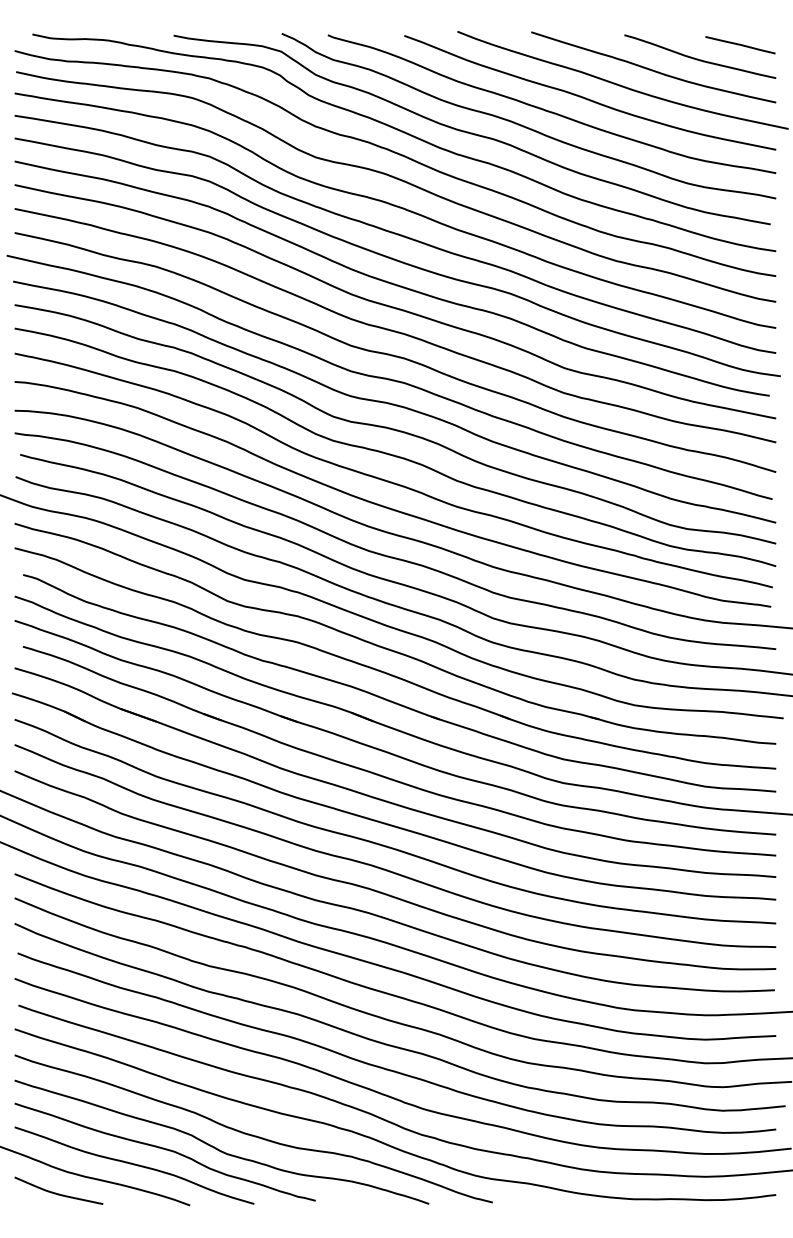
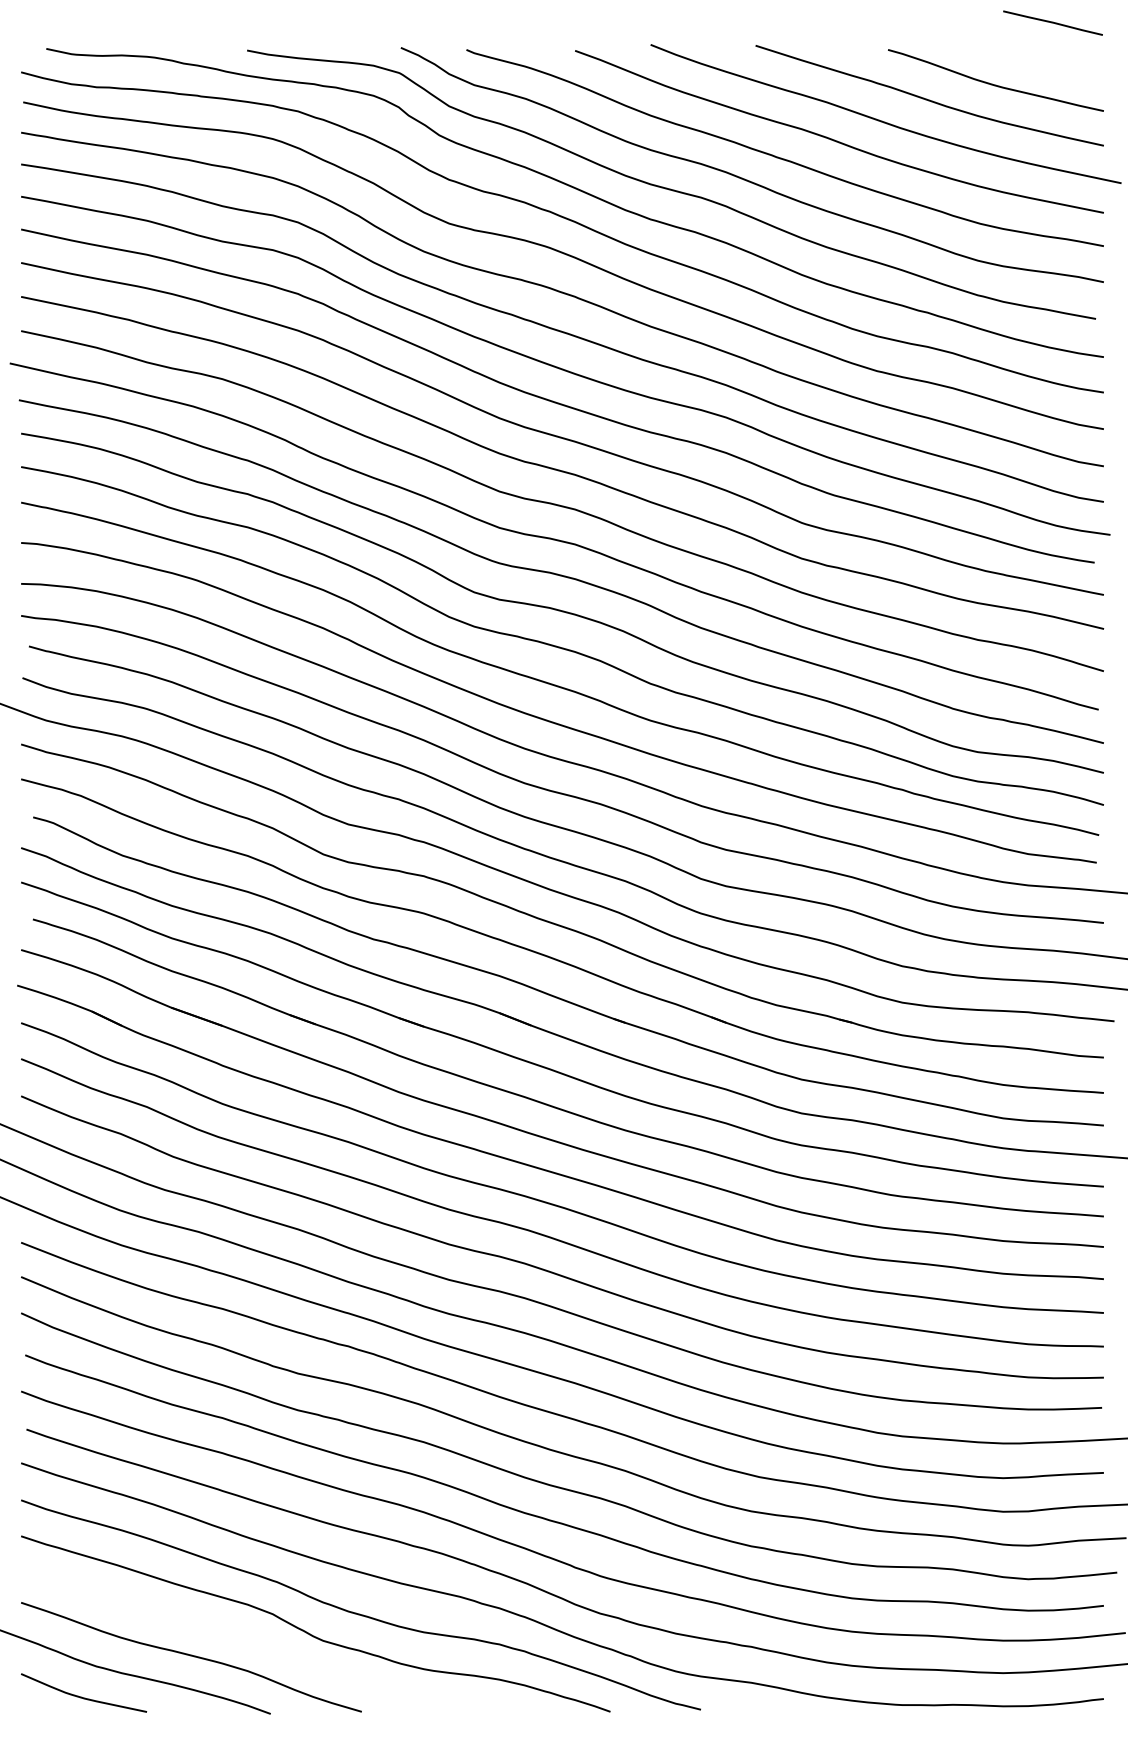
line: (740, 44) -> (1052, 22), moved
curve: (166, 1150) -> (236, 1635), removed

